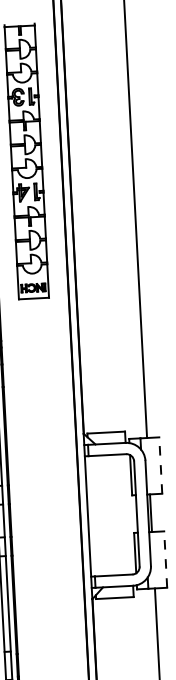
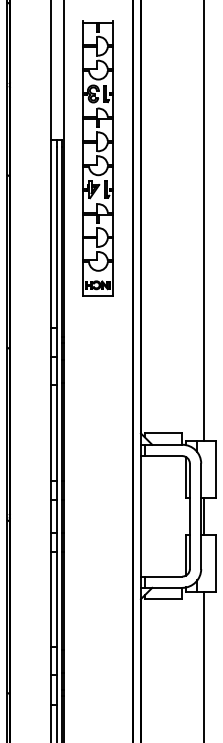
line: (160, 464) -> (216, 468), dashed -> solid
line: (165, 558) -> (216, 562), dashed -> solid

